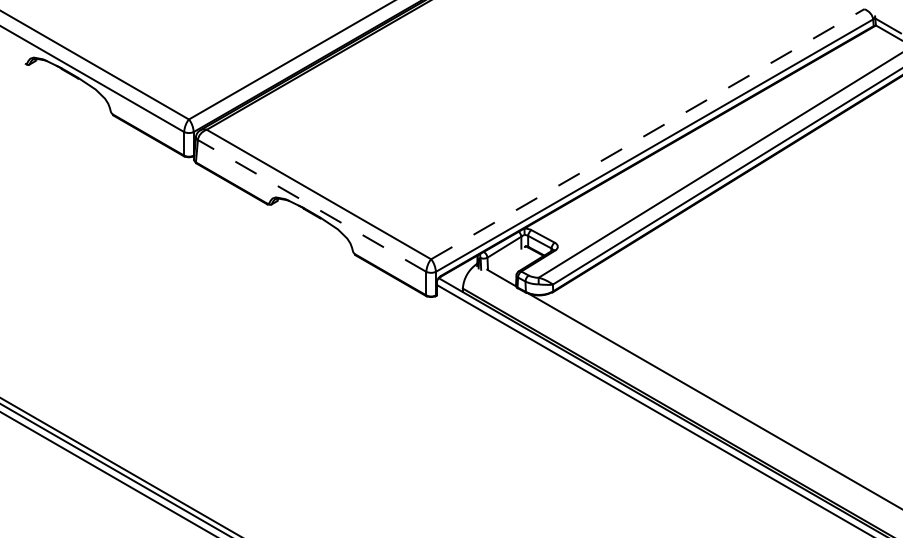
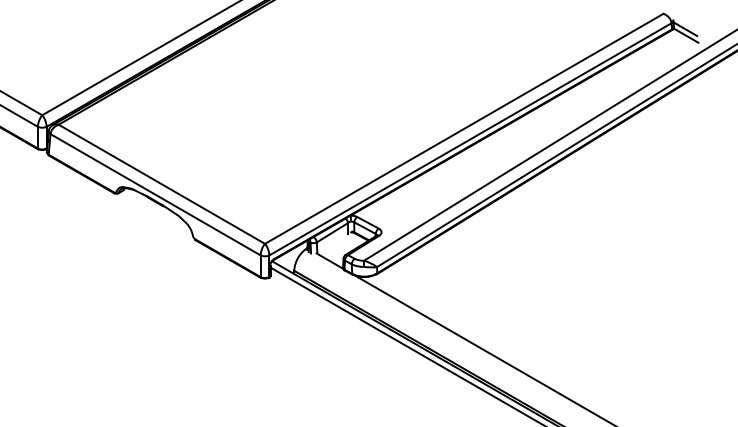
line: (648, 134) -> (464, 129), dashed -> solid
line: (312, 205) -> (155, 194), dashed -> solid

